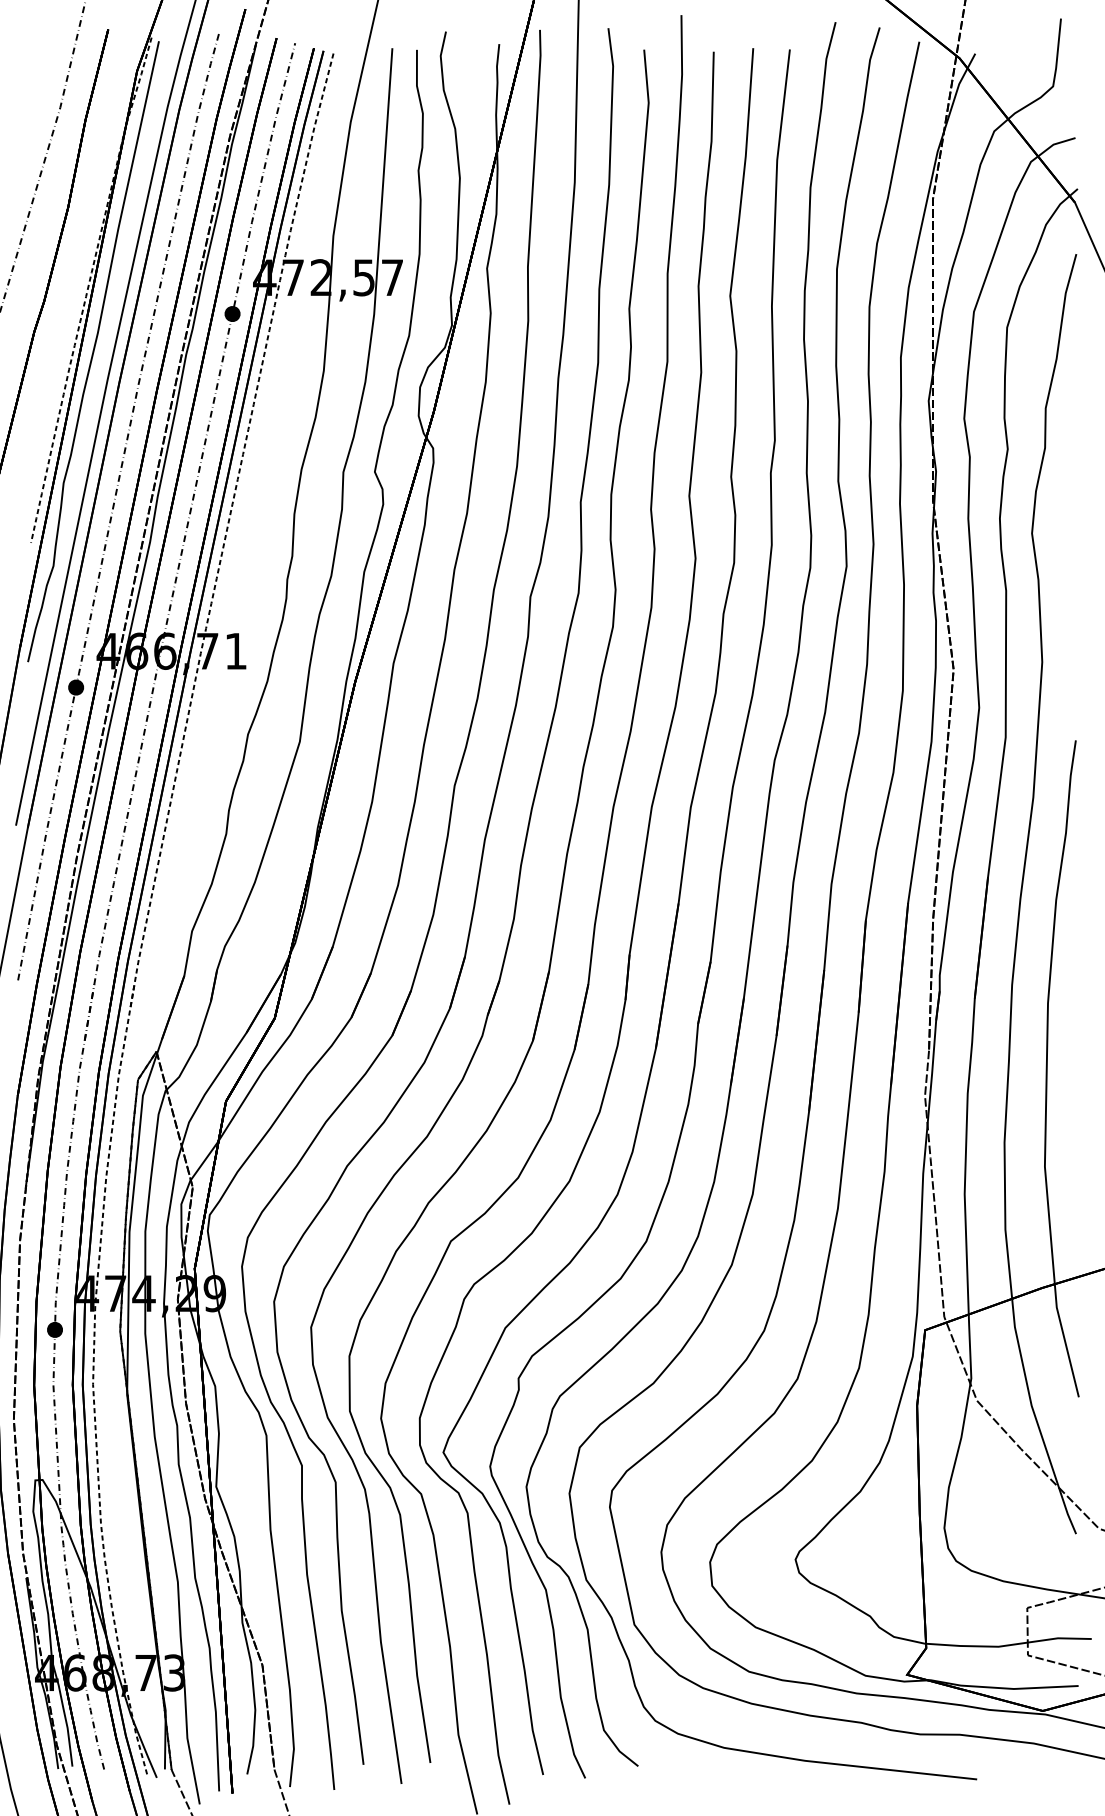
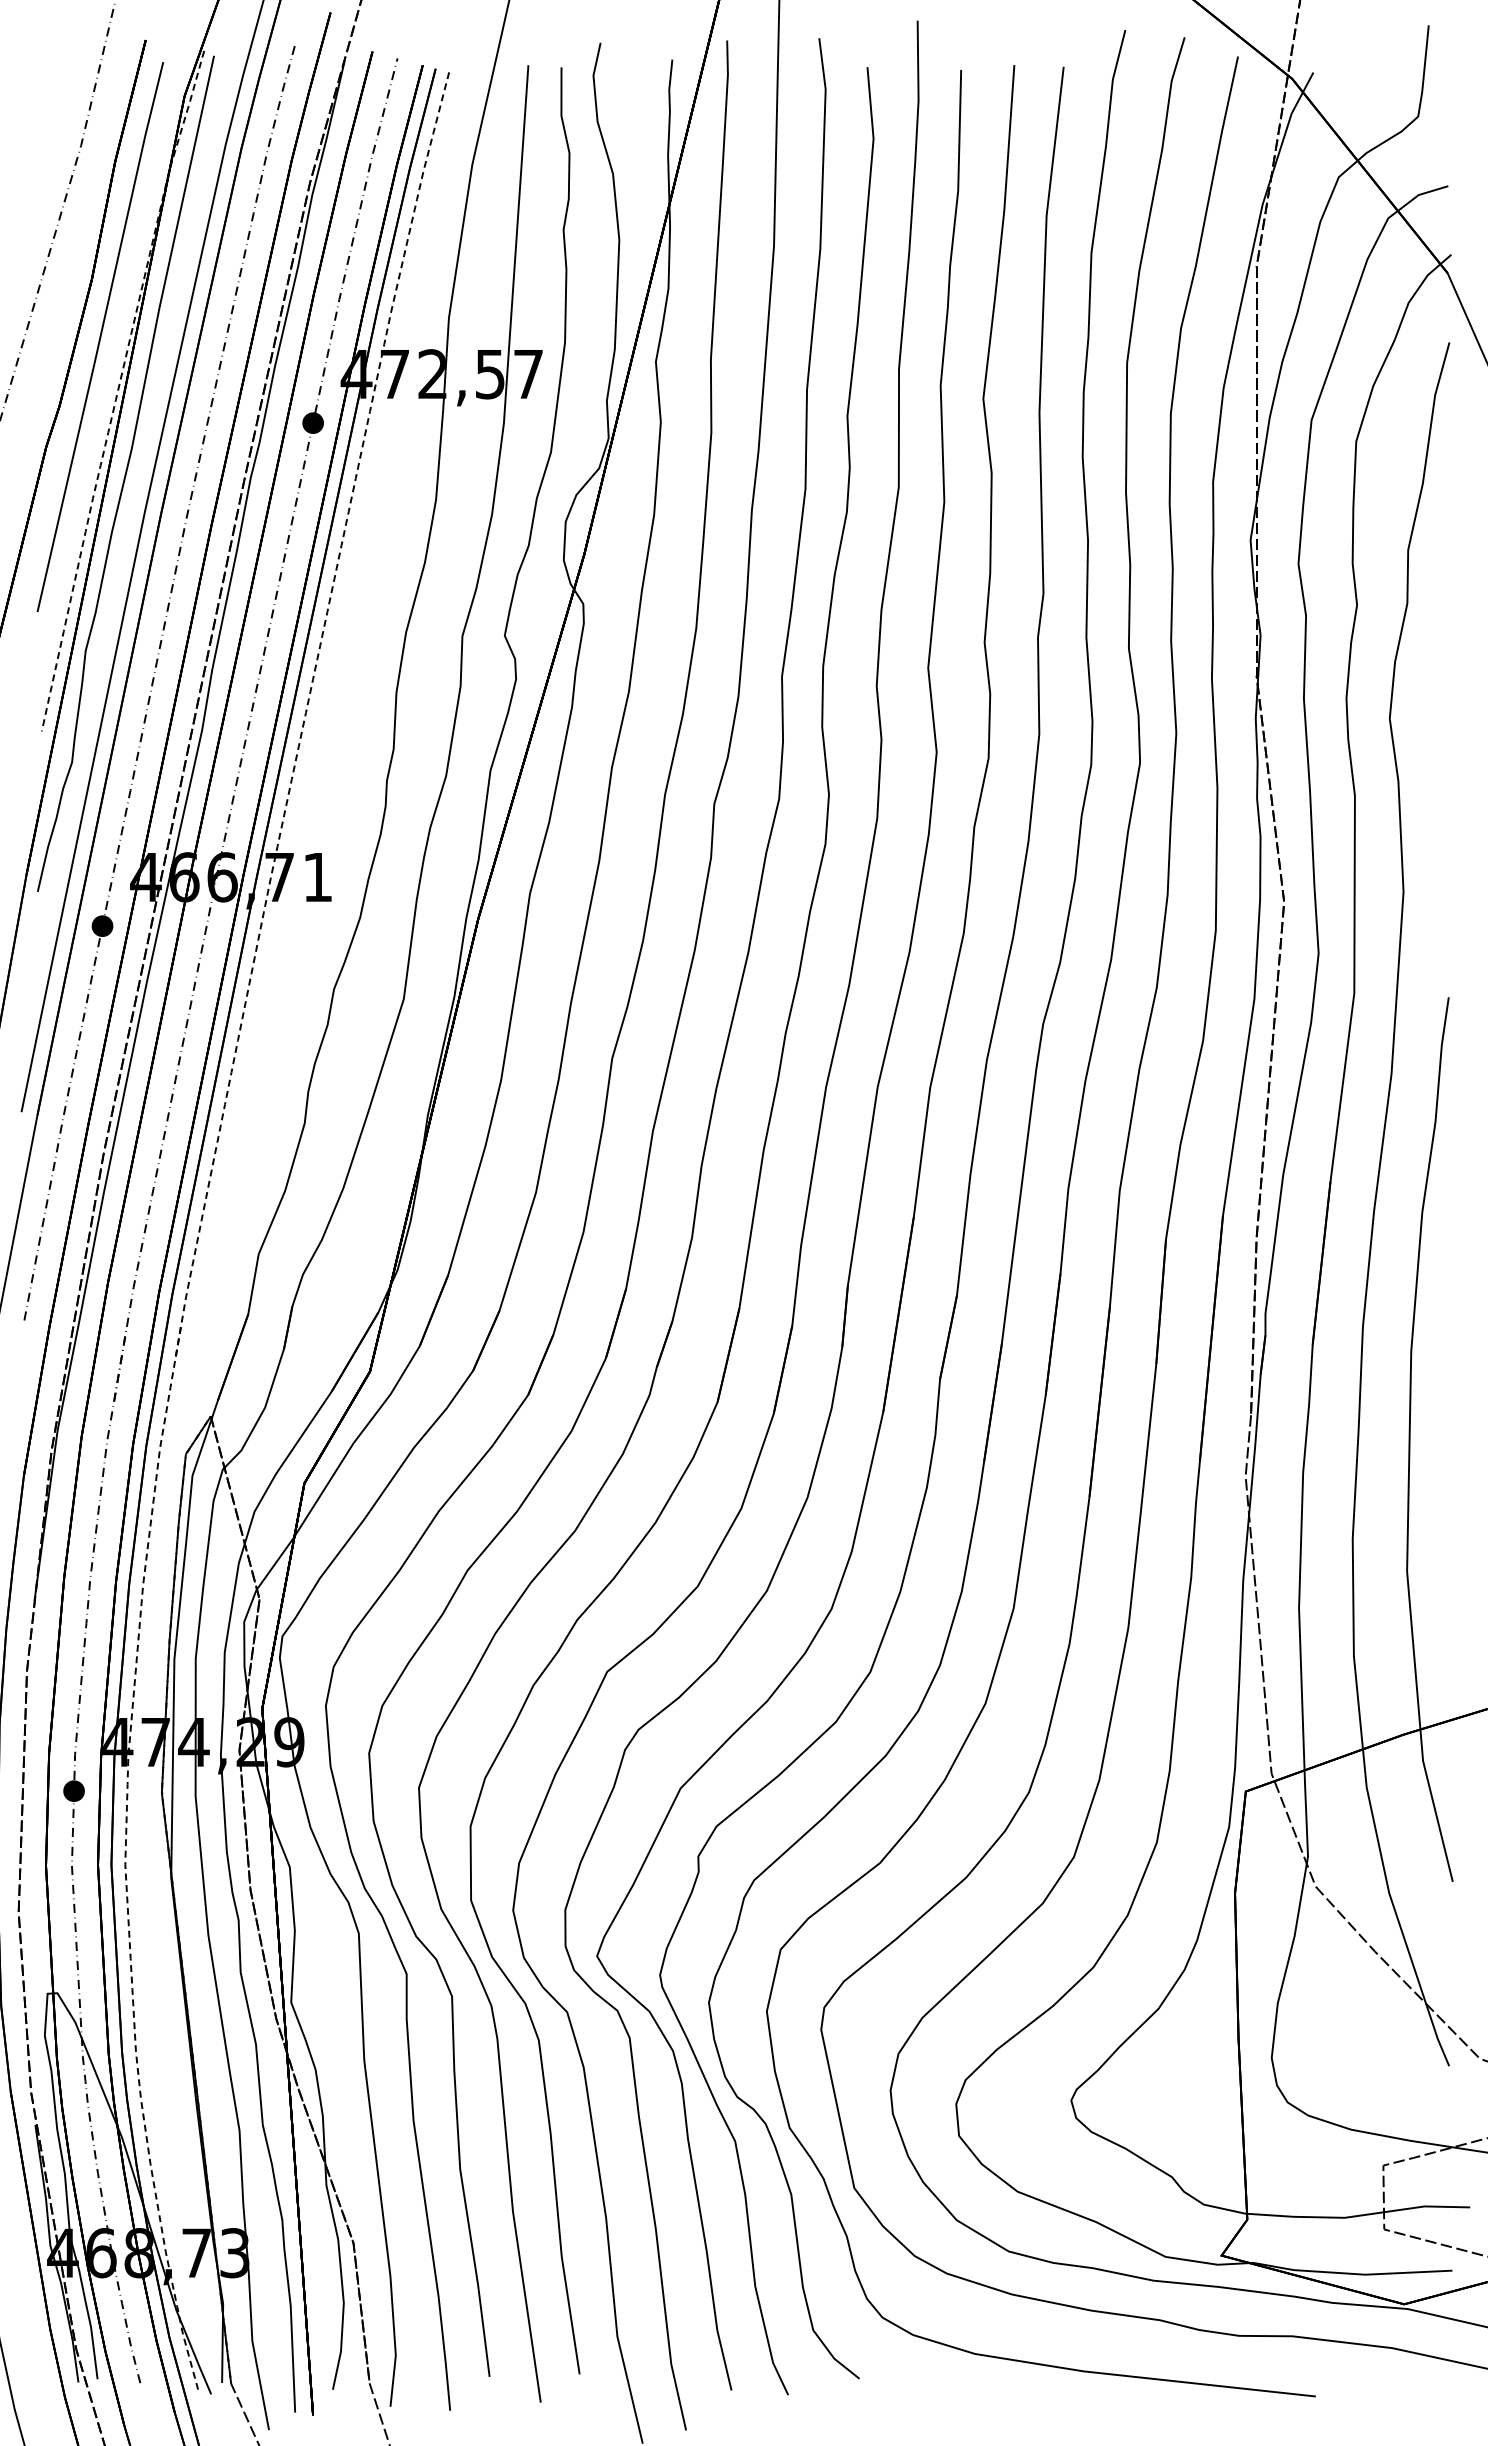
line: (73, 250) -> (99, 337), added

